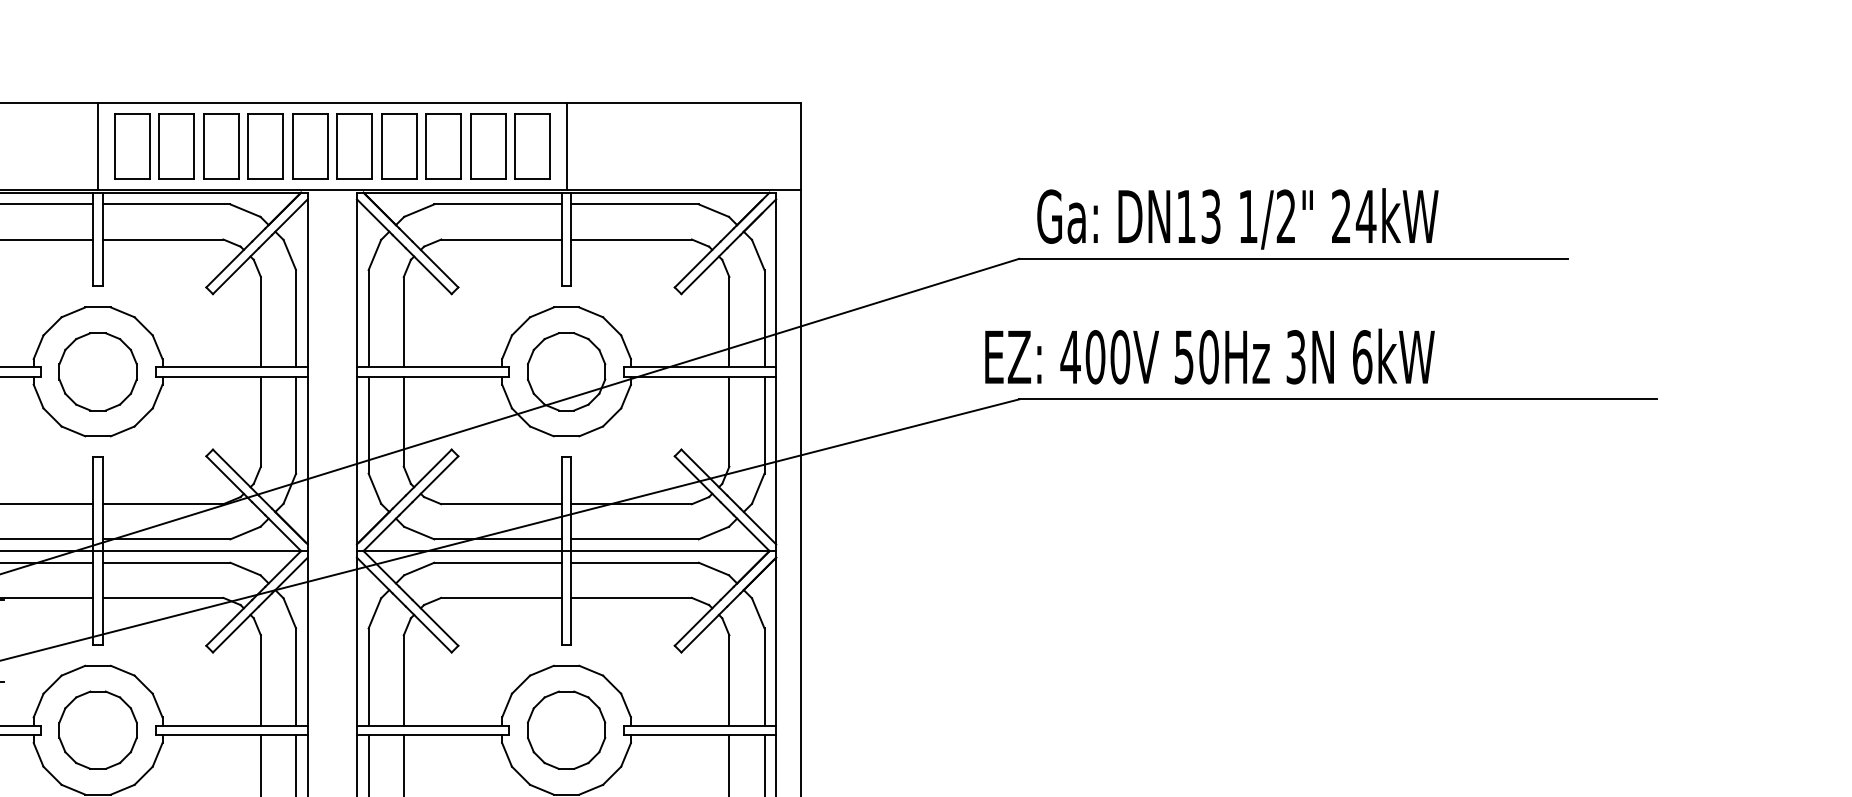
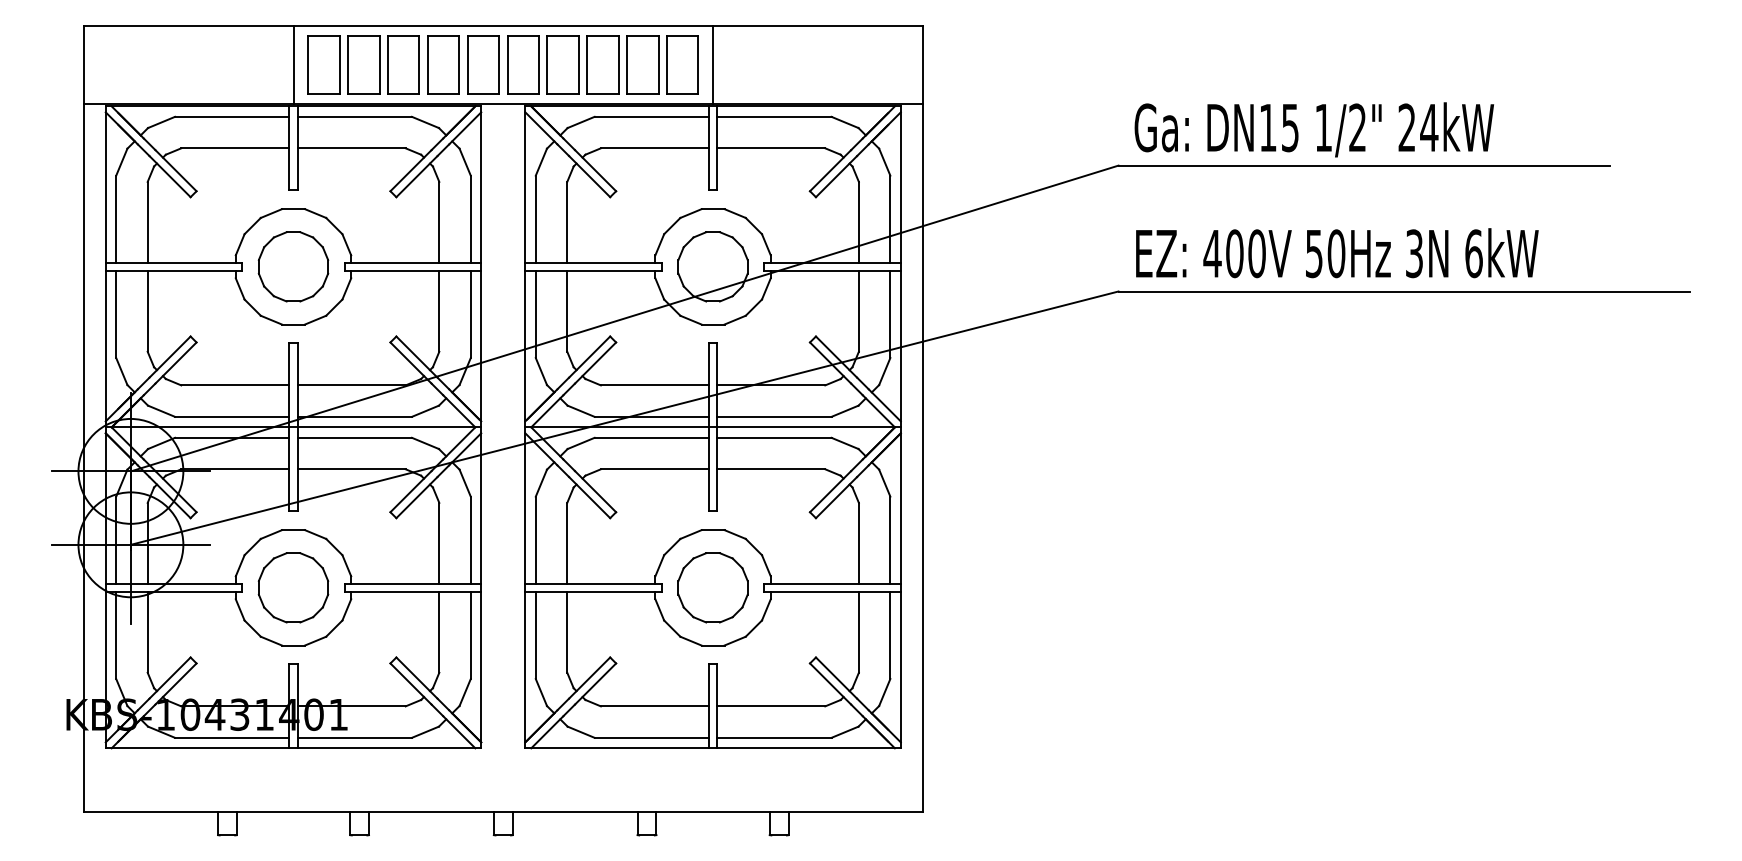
text: (1211, 216) -> (1290, 127), DN13 -> DN15
text: (1210, 356) -> (1337, 253), moved

